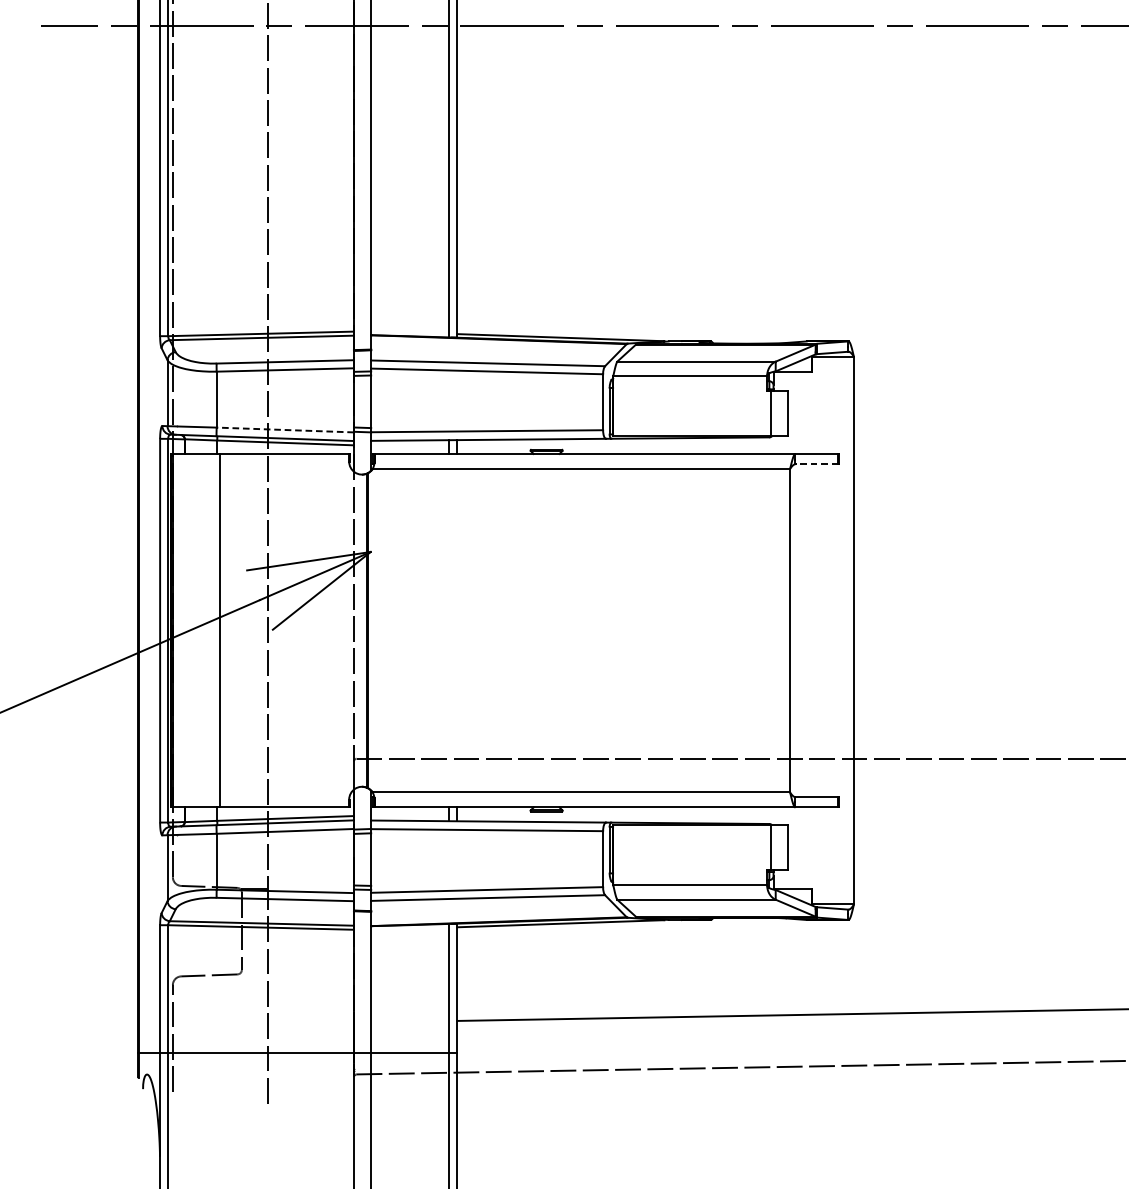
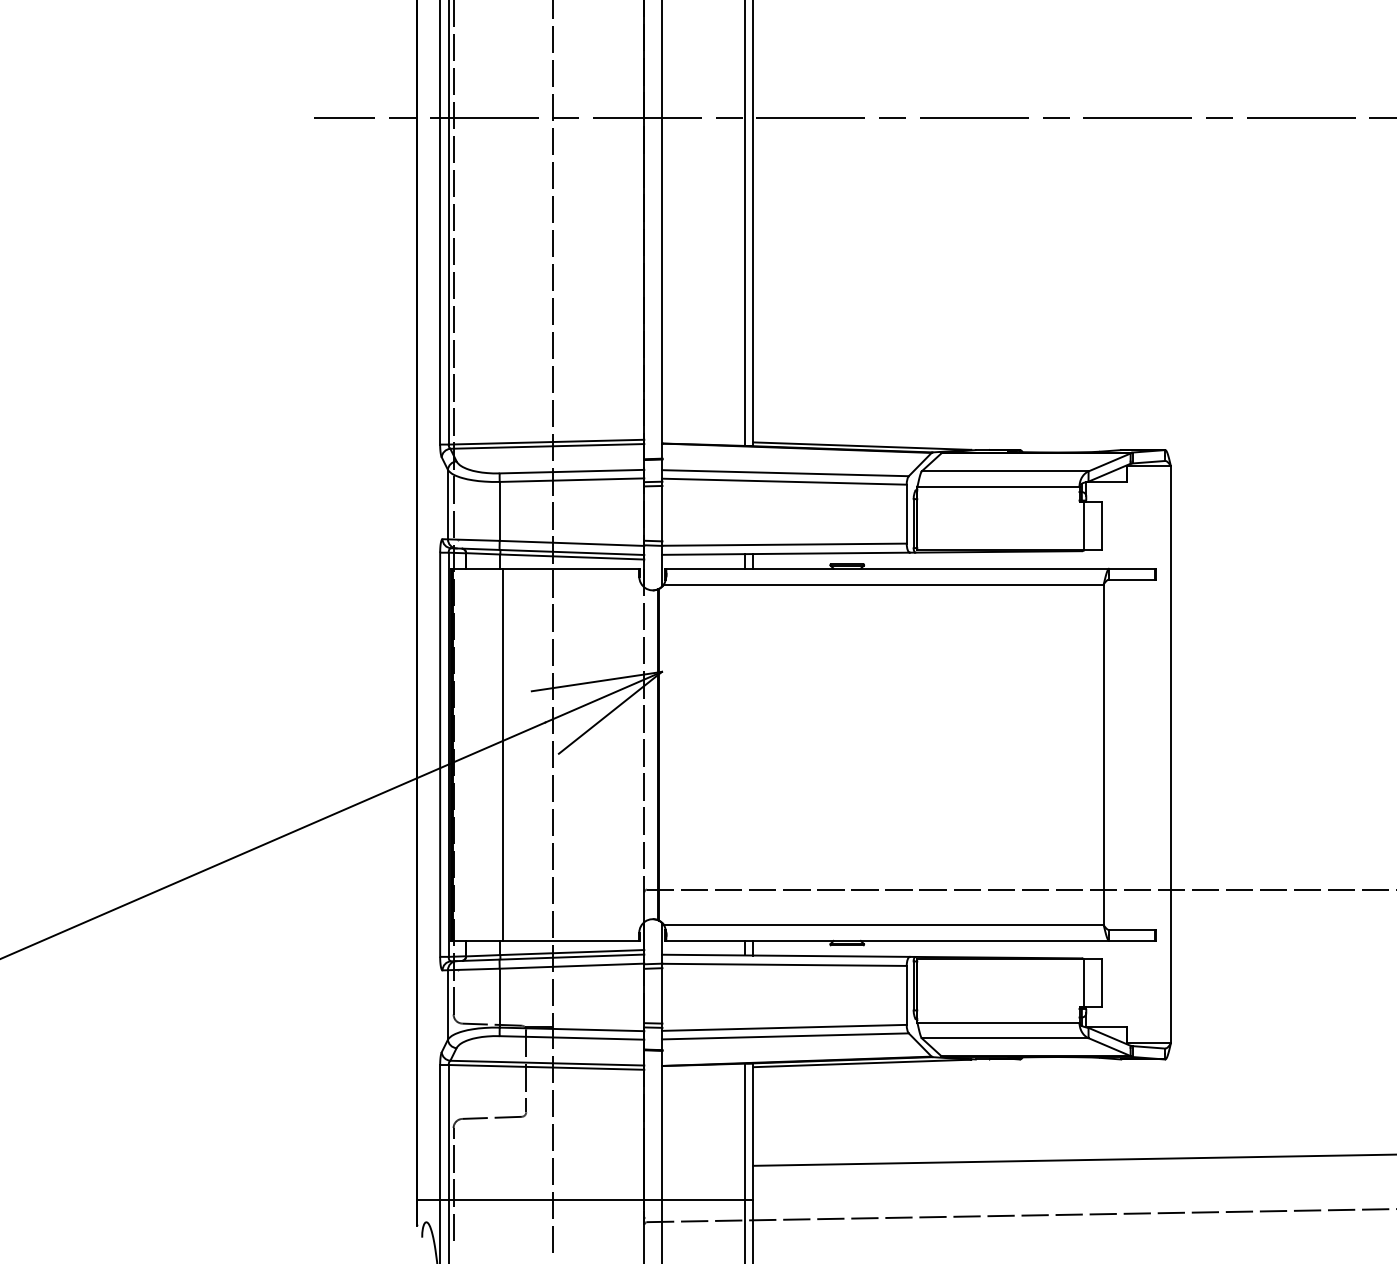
line: (284, 430) -> (571, 543), dashed -> solid
line: (816, 464) -> (1131, 579), dashed -> solid

